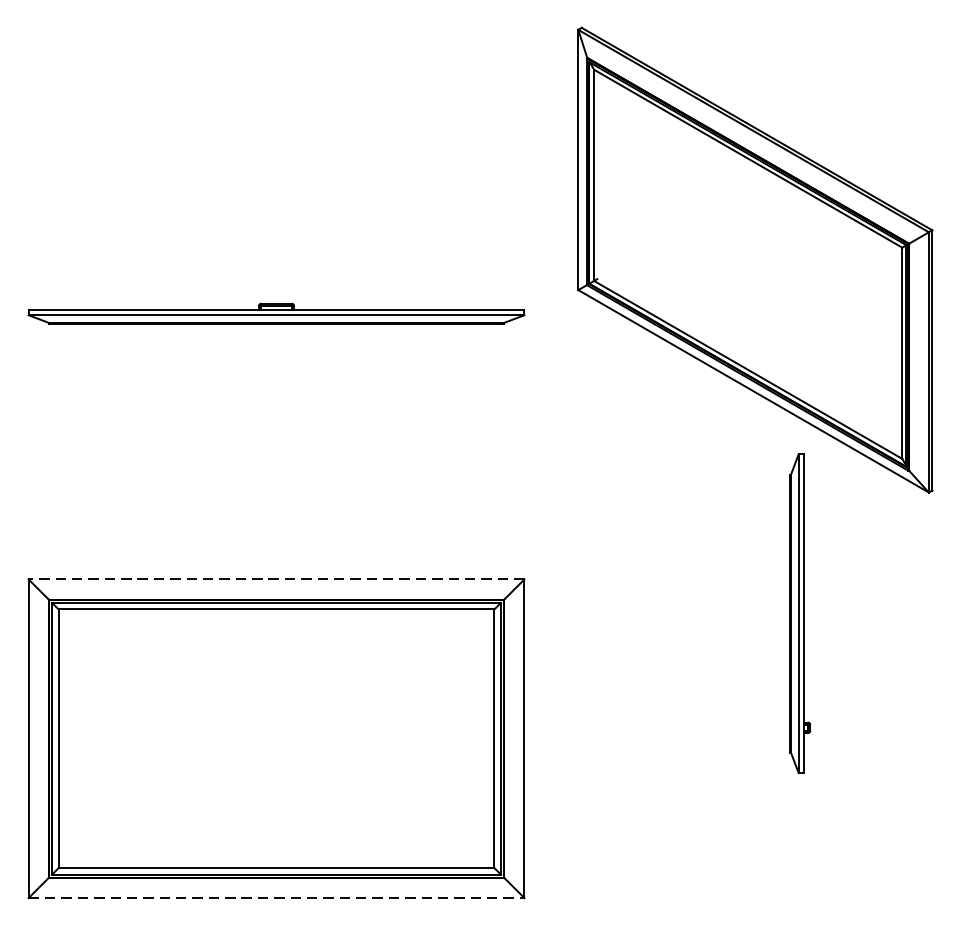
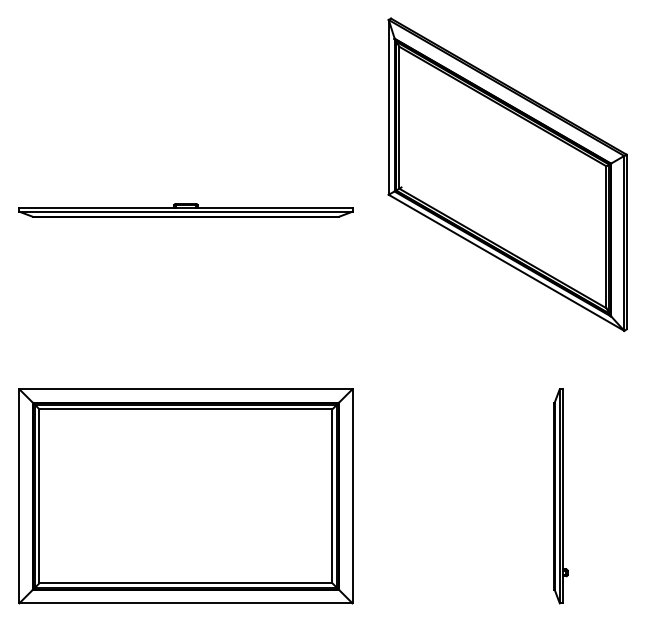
line: (275, 579) -> (185, 389), dashed -> solid
part: (799, 614) -> (560, 496), moved
line: (275, 898) -> (185, 603), dashed -> solid

